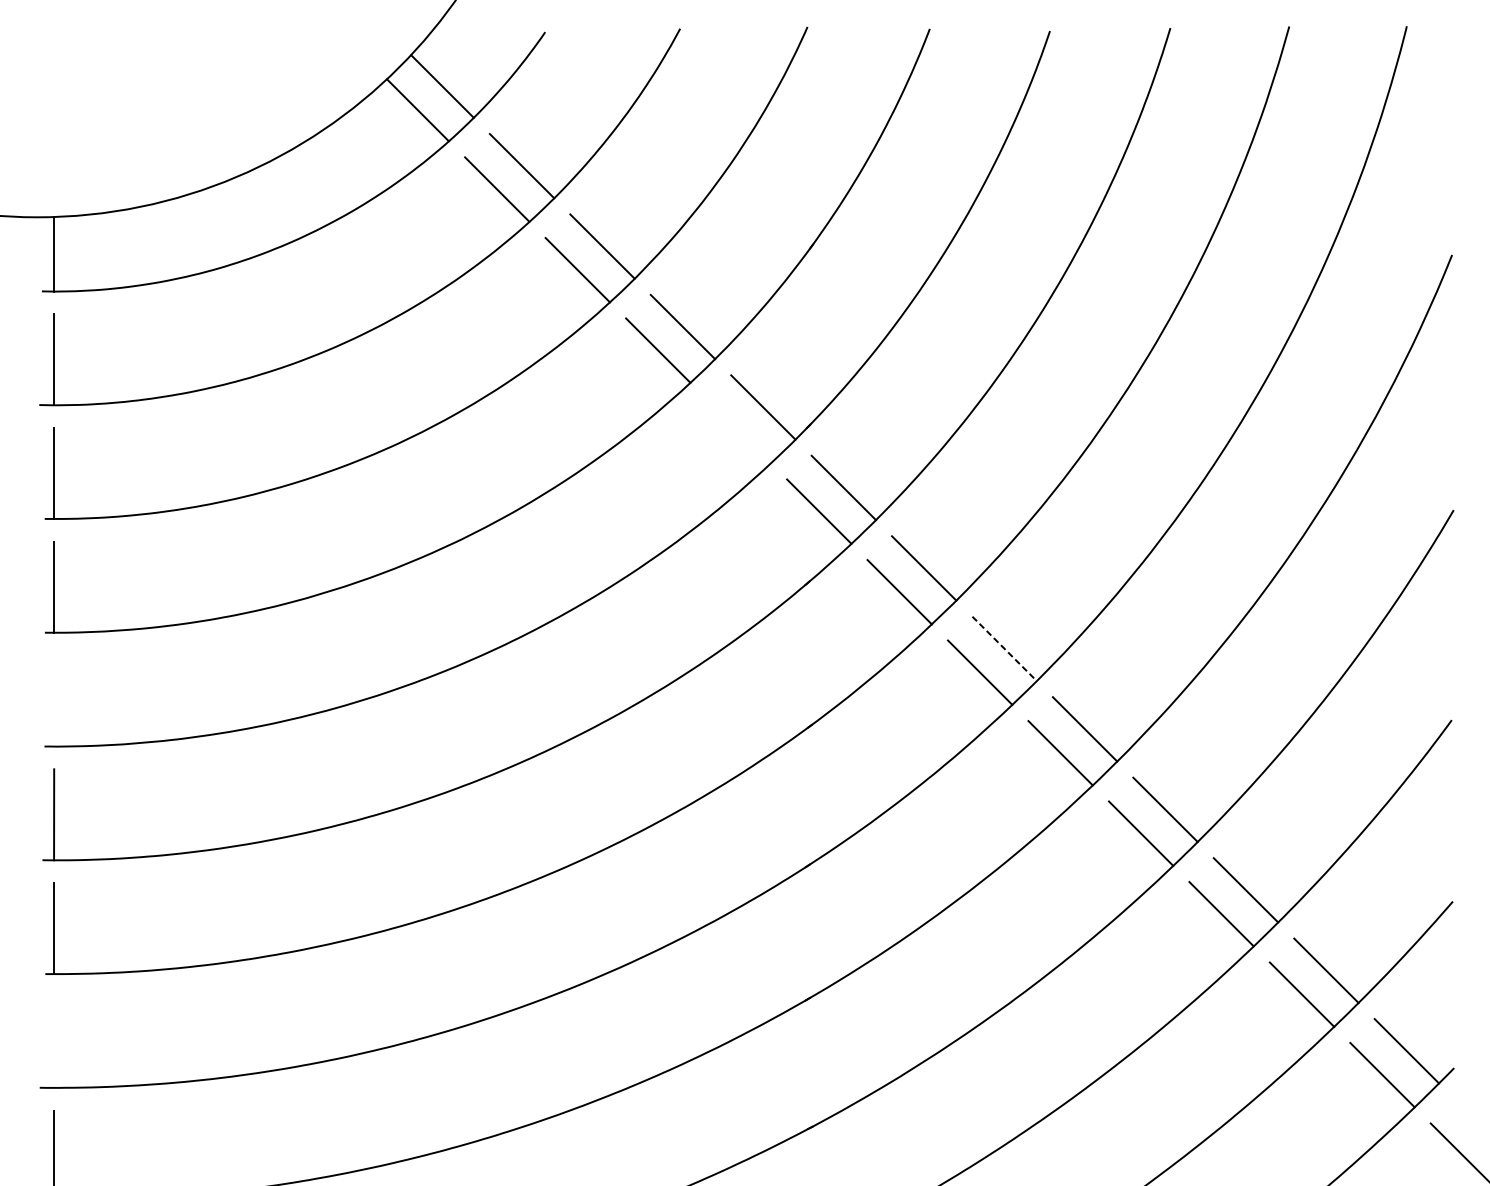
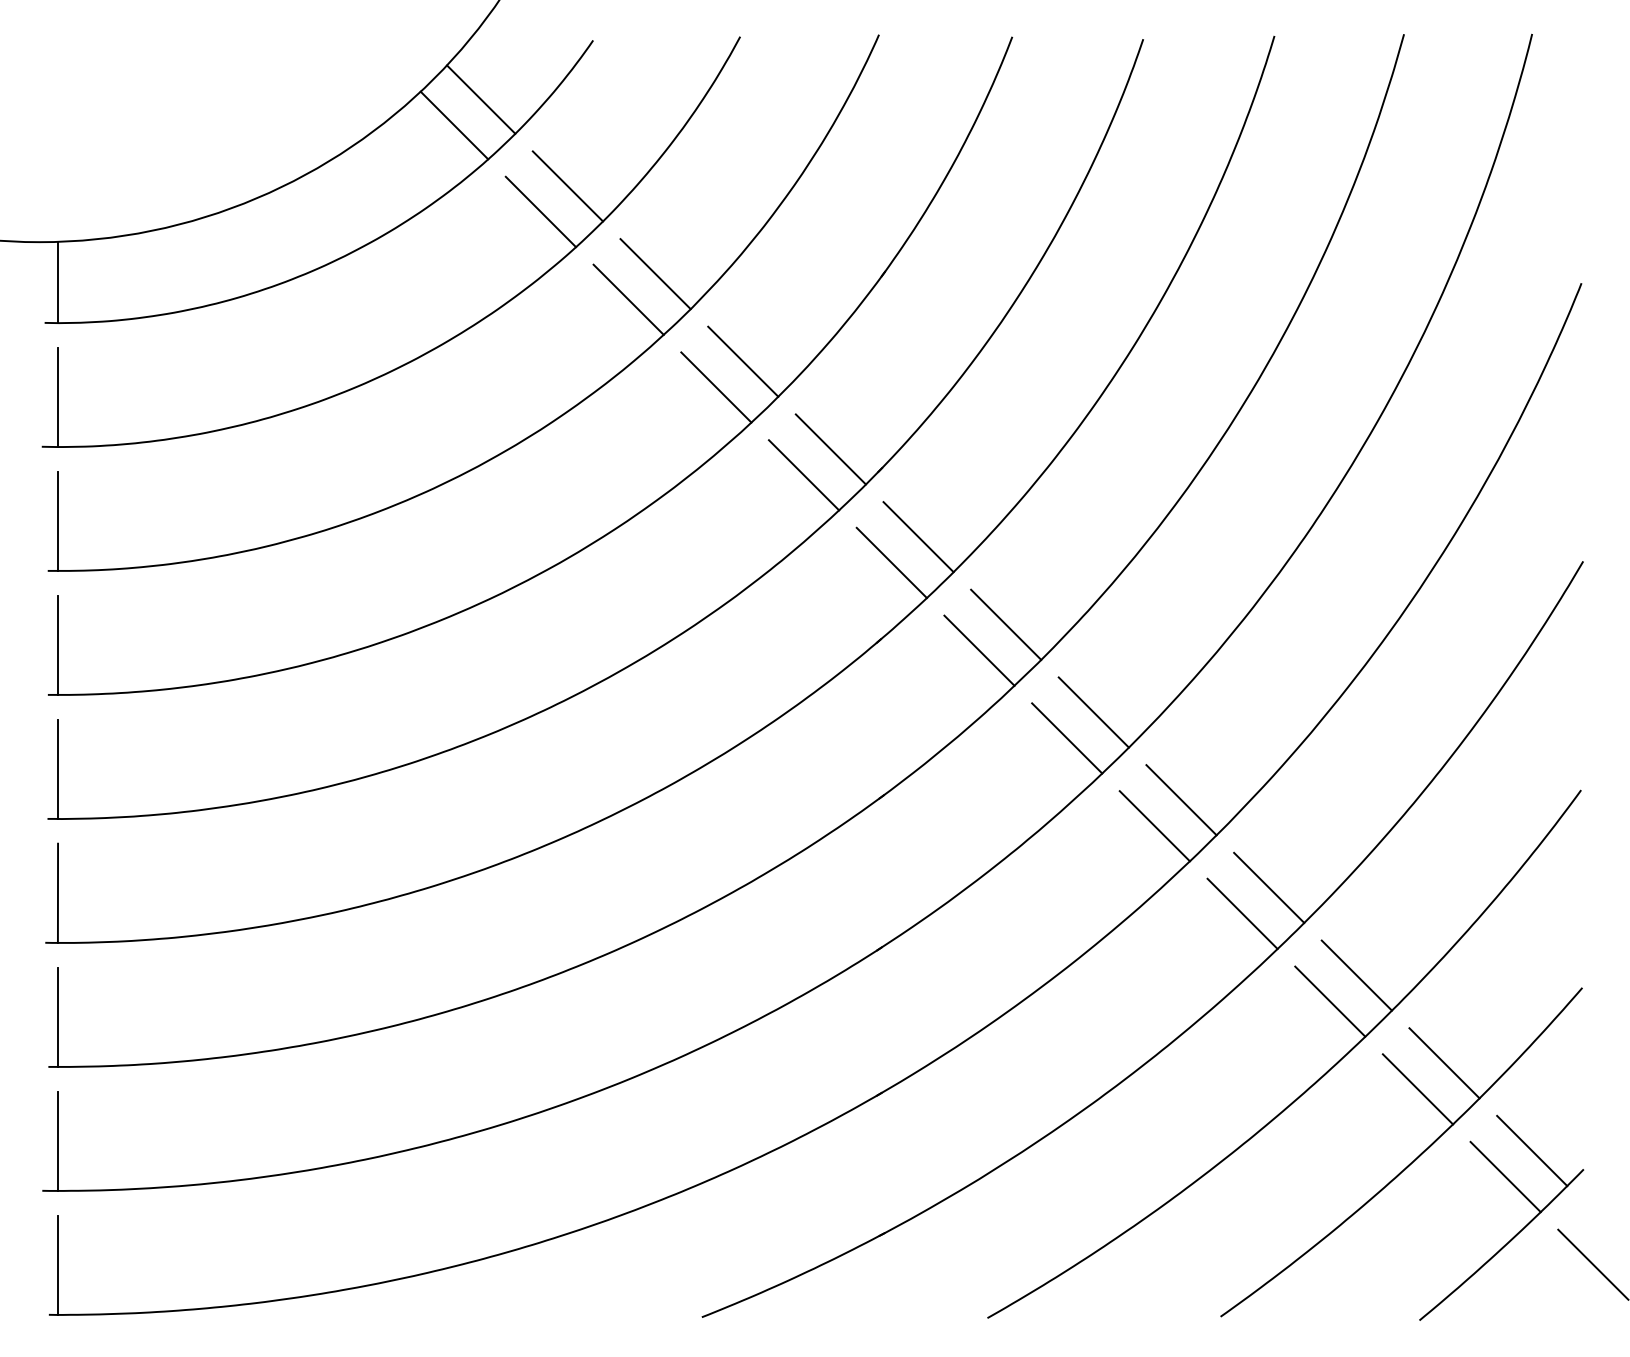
line: (738, 431) -> (803, 475), added
line: (1004, 648) -> (1093, 712), dashed -> solid
line: (54, 701) -> (58, 769), added
line: (53, 1041) -> (57, 1140), added

